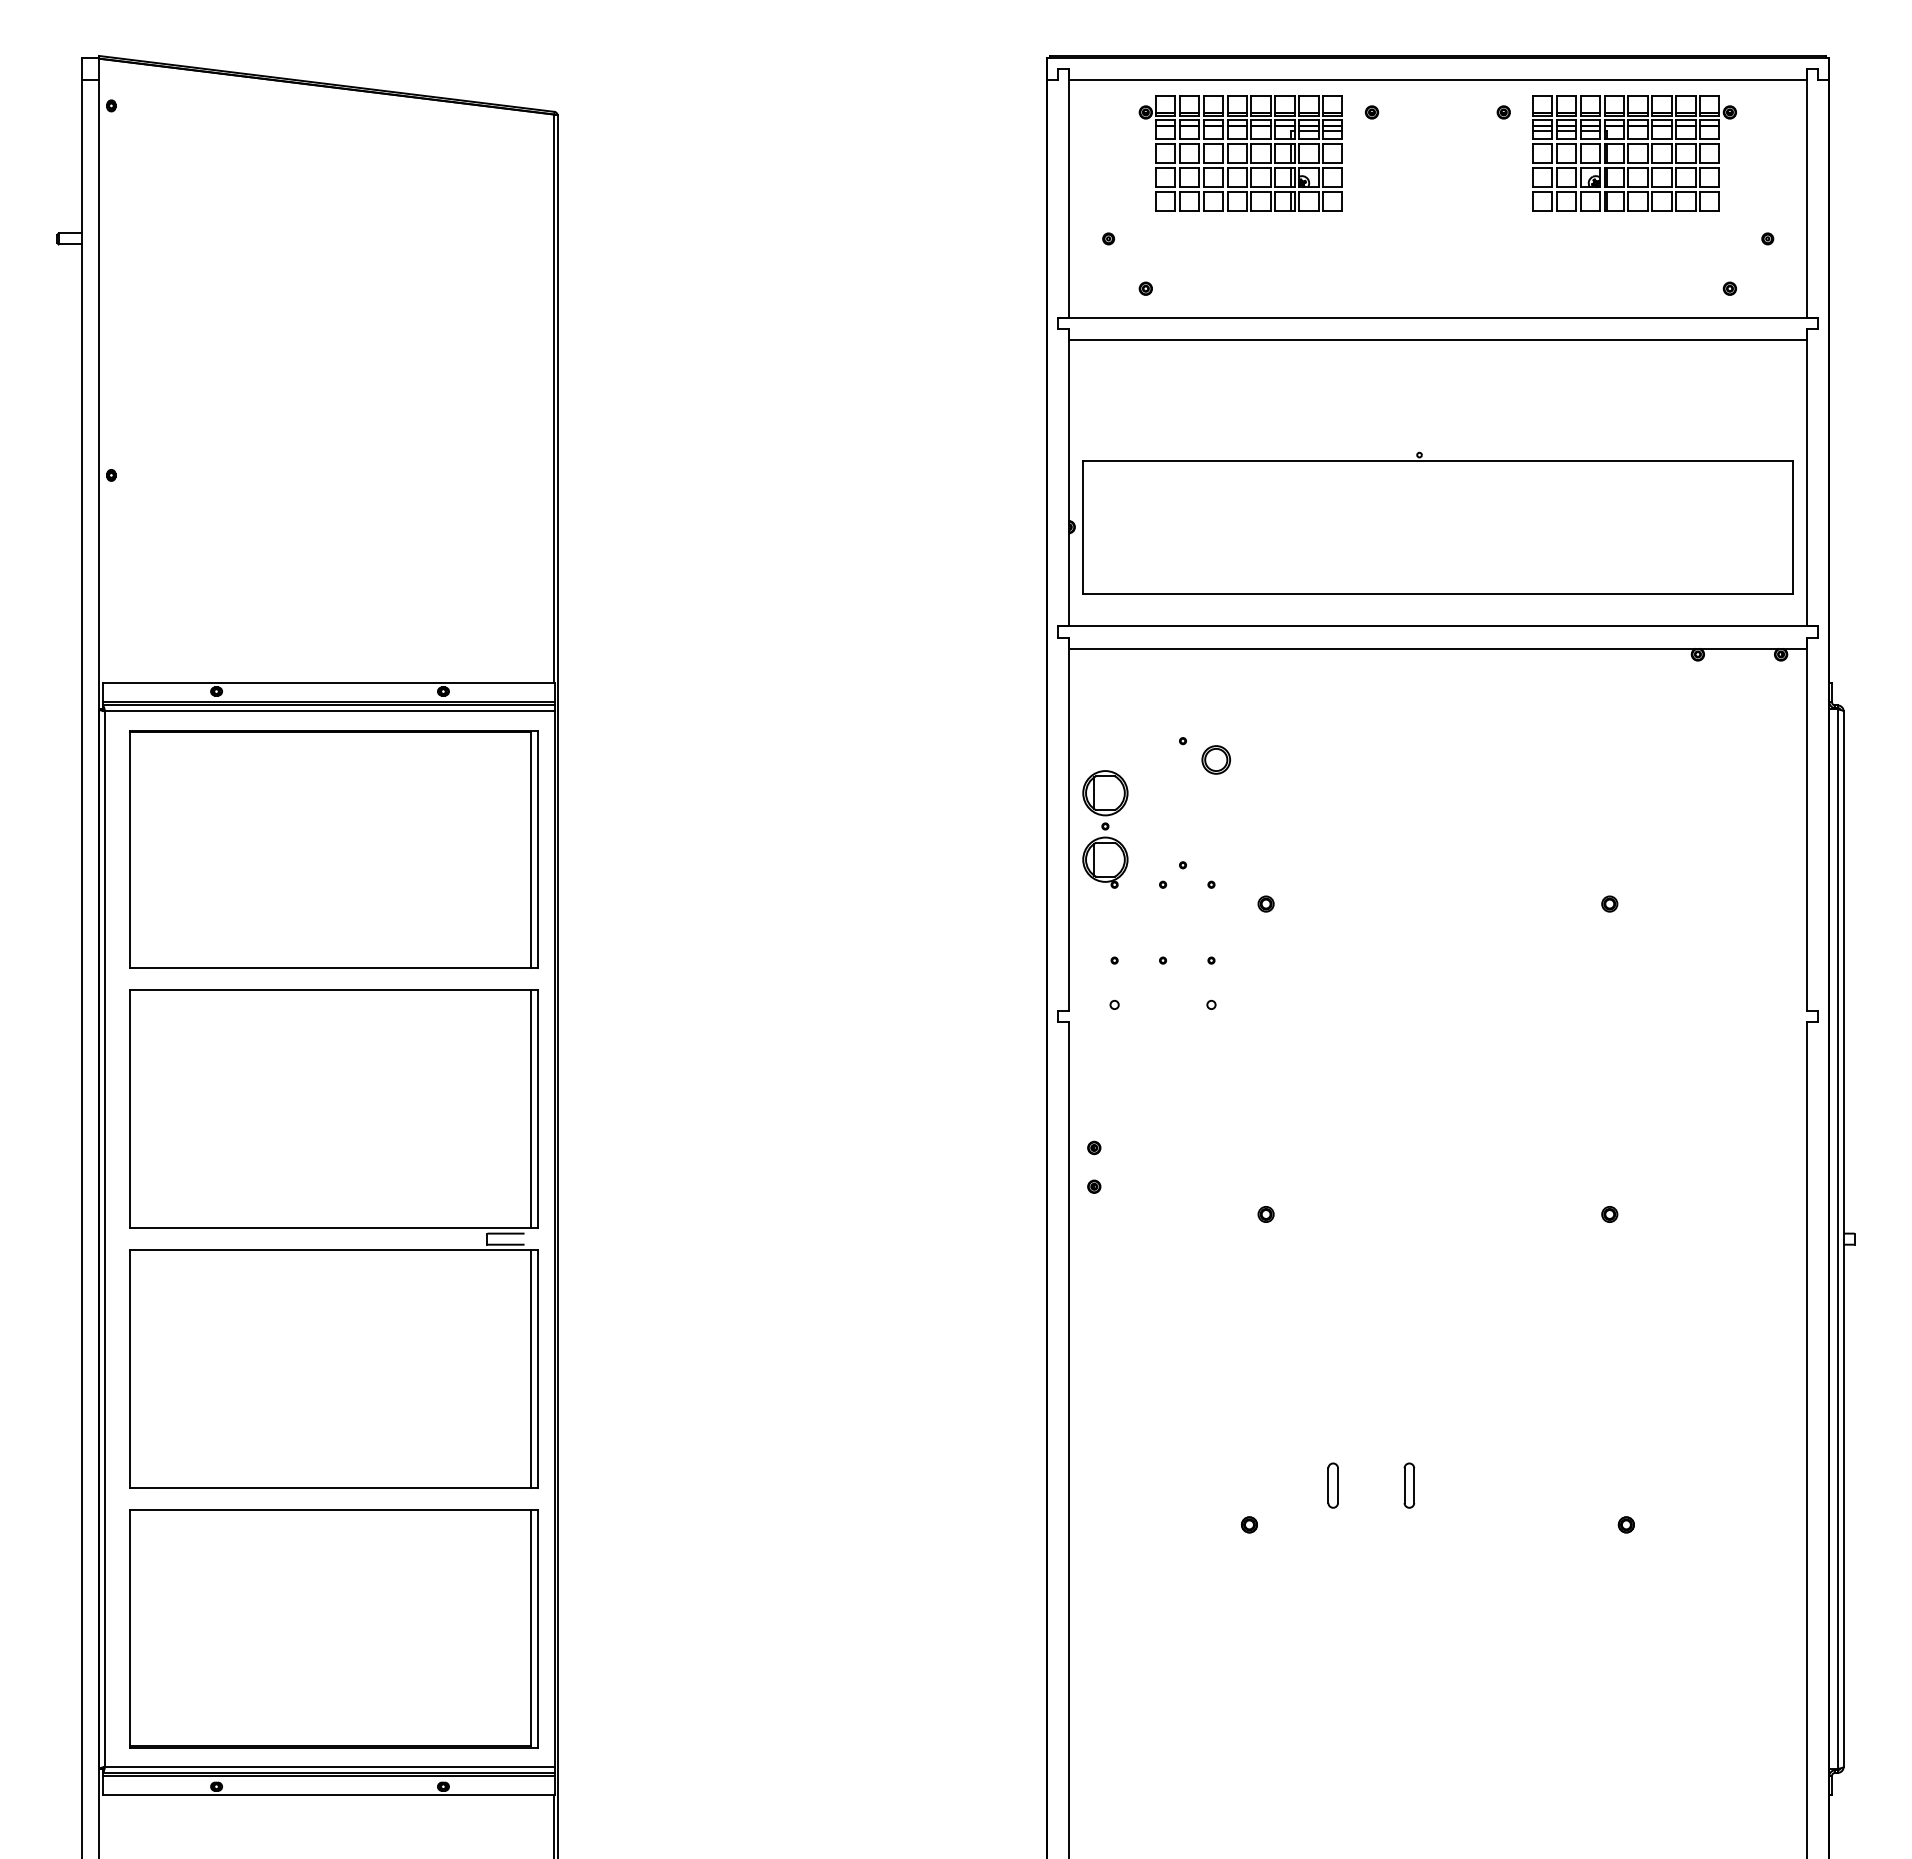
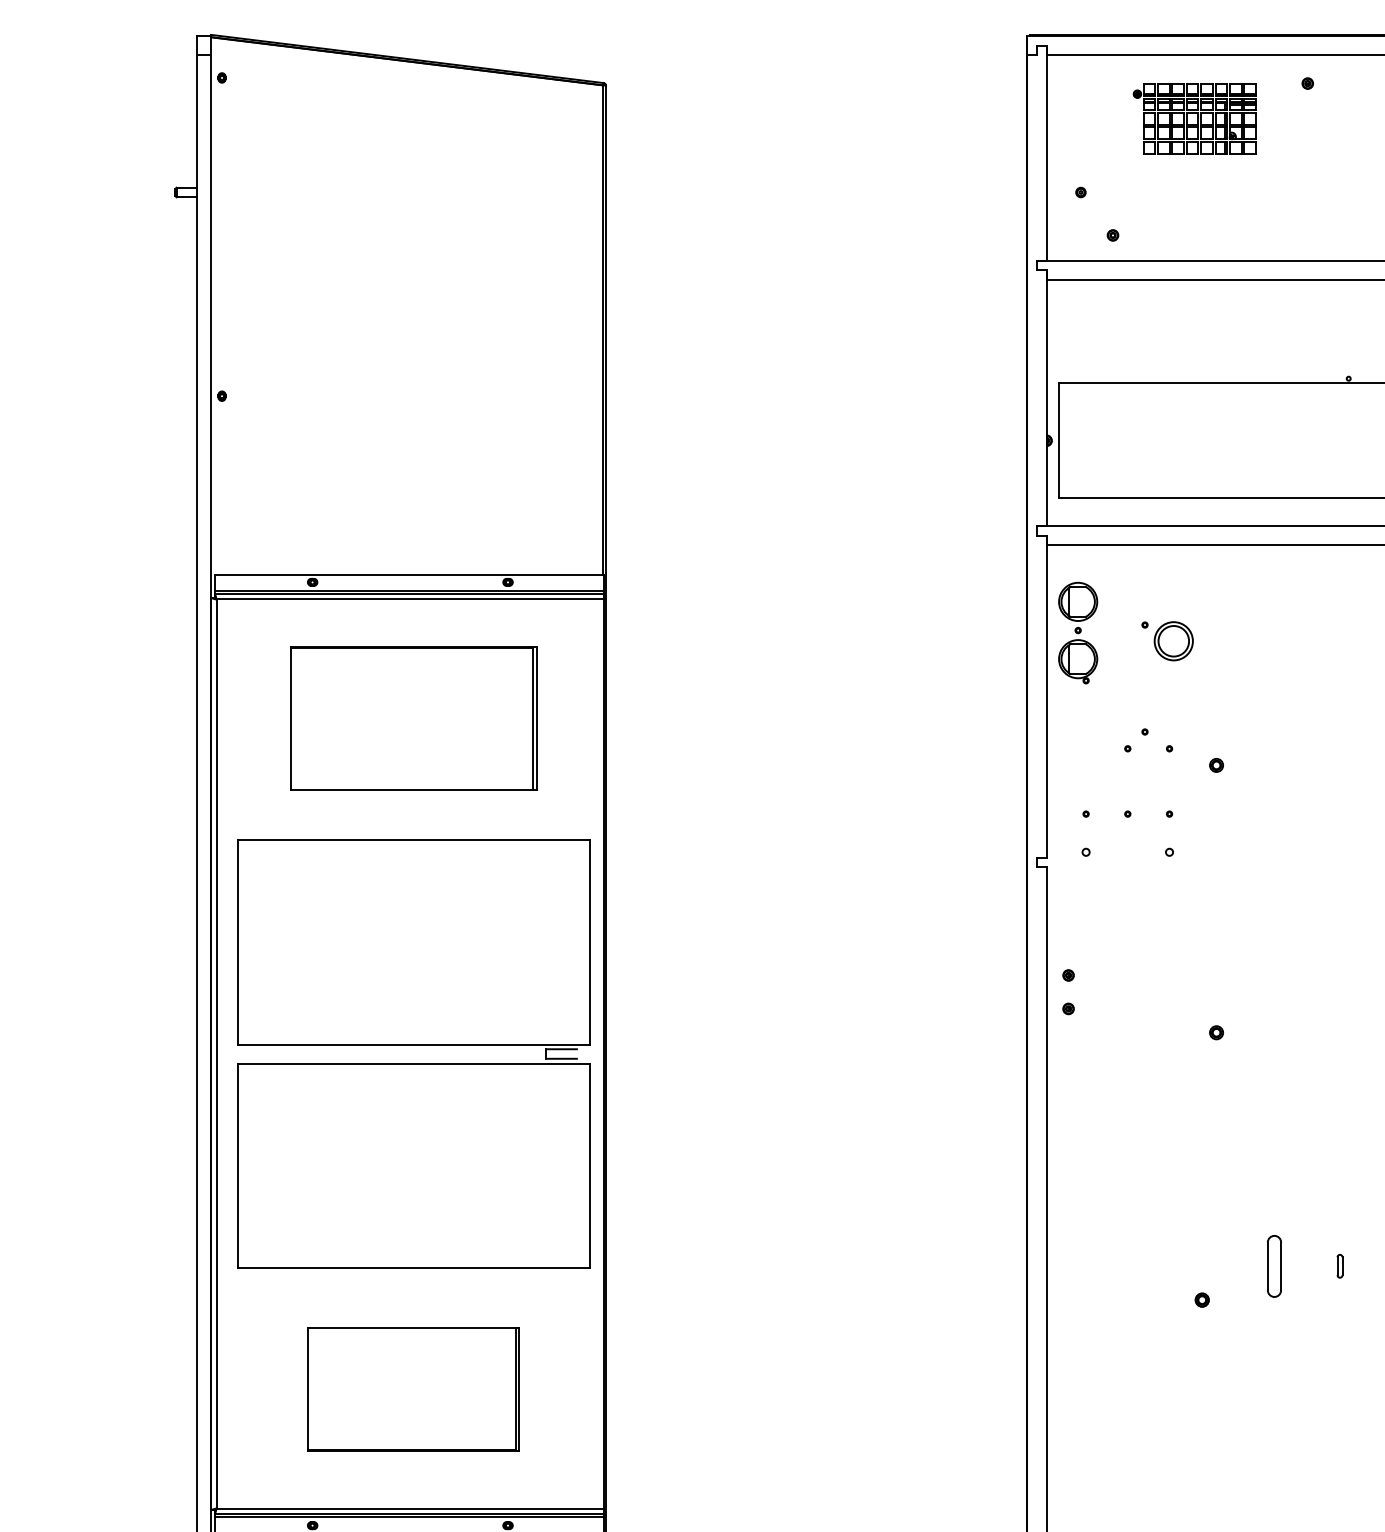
part: (1240, 153) -> (1194, 118), size x0.7
part: (1215, 759) -> (1172, 640), size x1.6
part: (1105, 829) -> (1078, 633), moved
part: (333, 849) -> (413, 718), size x0.7
line: (531, 1109) -> (583, 942), removed
line: (531, 1368) -> (583, 1165), removed
part: (1332, 1485) -> (1273, 1266), size x1.6
part: (1409, 1485) -> (1340, 1266), size x0.6
part: (333, 1628) -> (413, 1389), size x0.6

